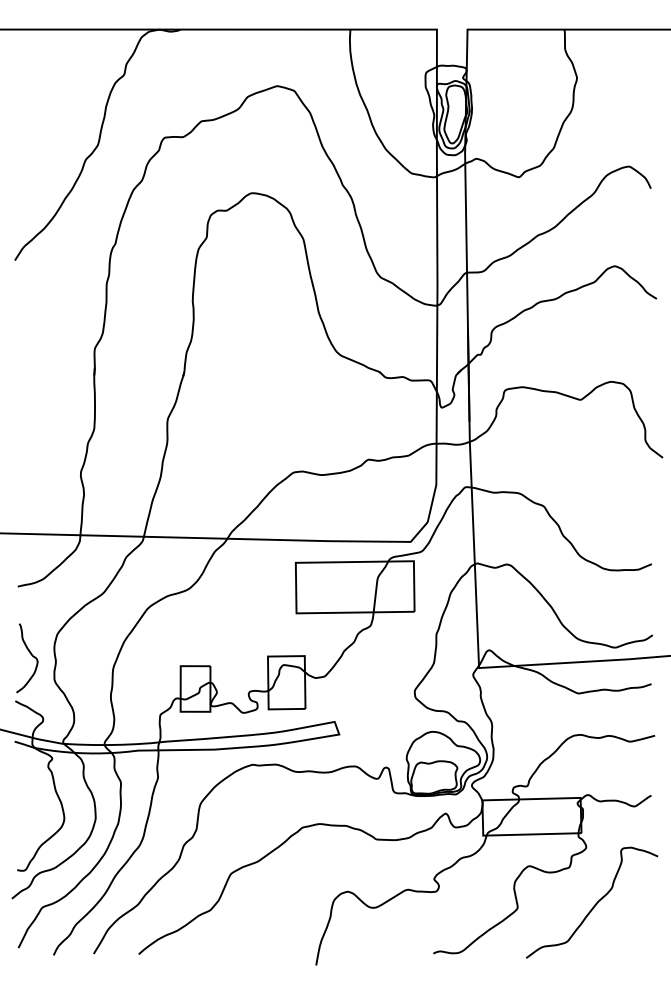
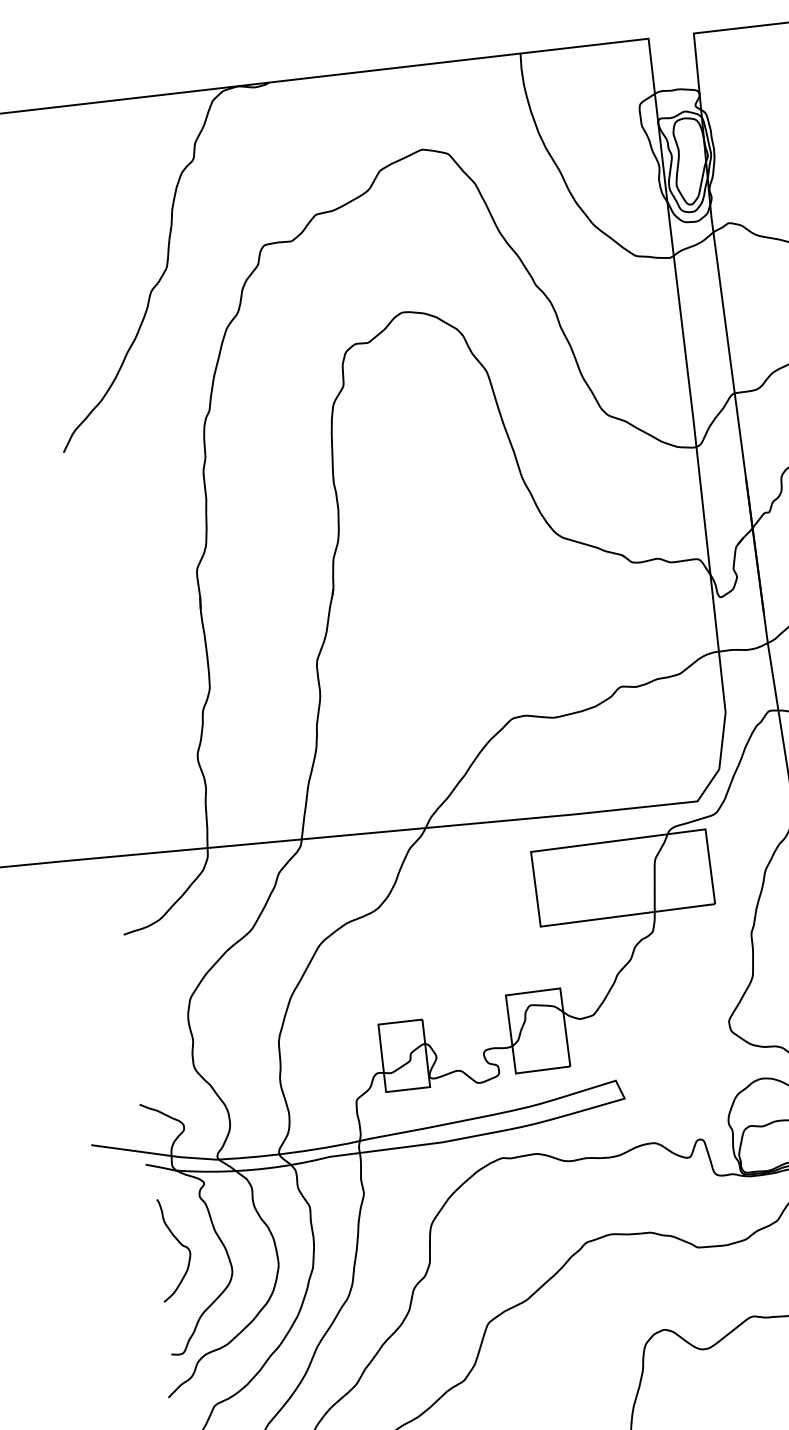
curve: (30, 654) -> (178, 1243), moved

